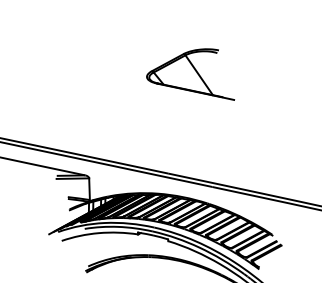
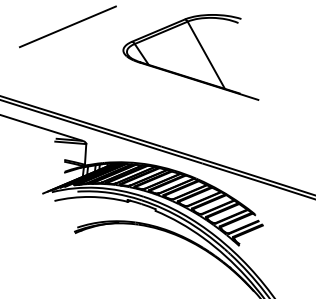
line: (57, 57) -> (67, 26), added
part: (189, 77) -> (190, 57), size x1.67

